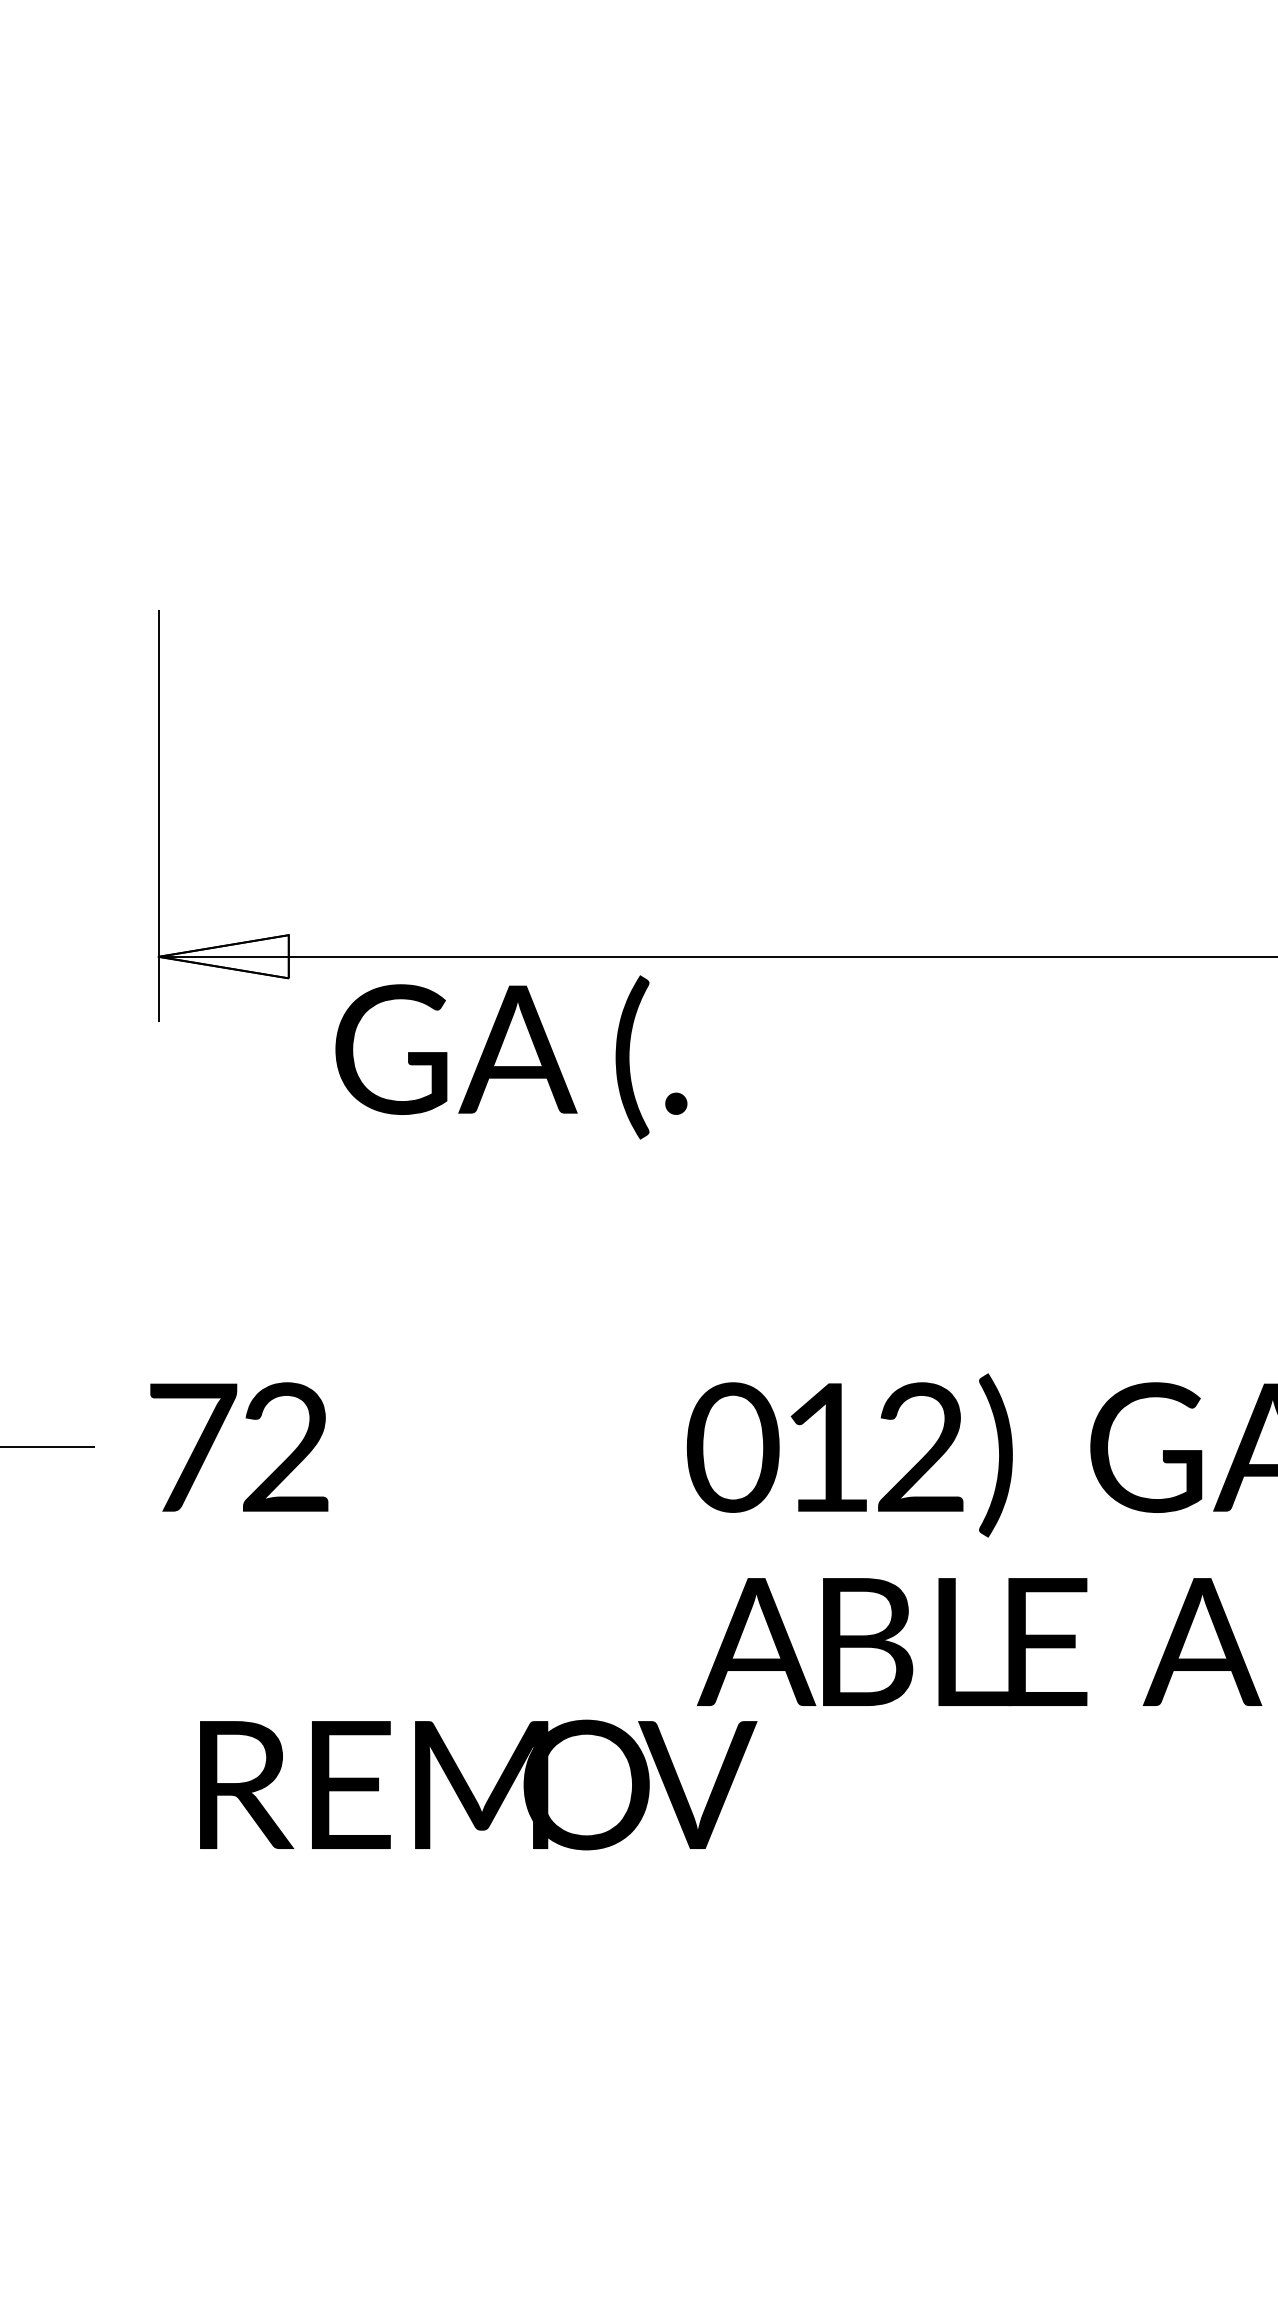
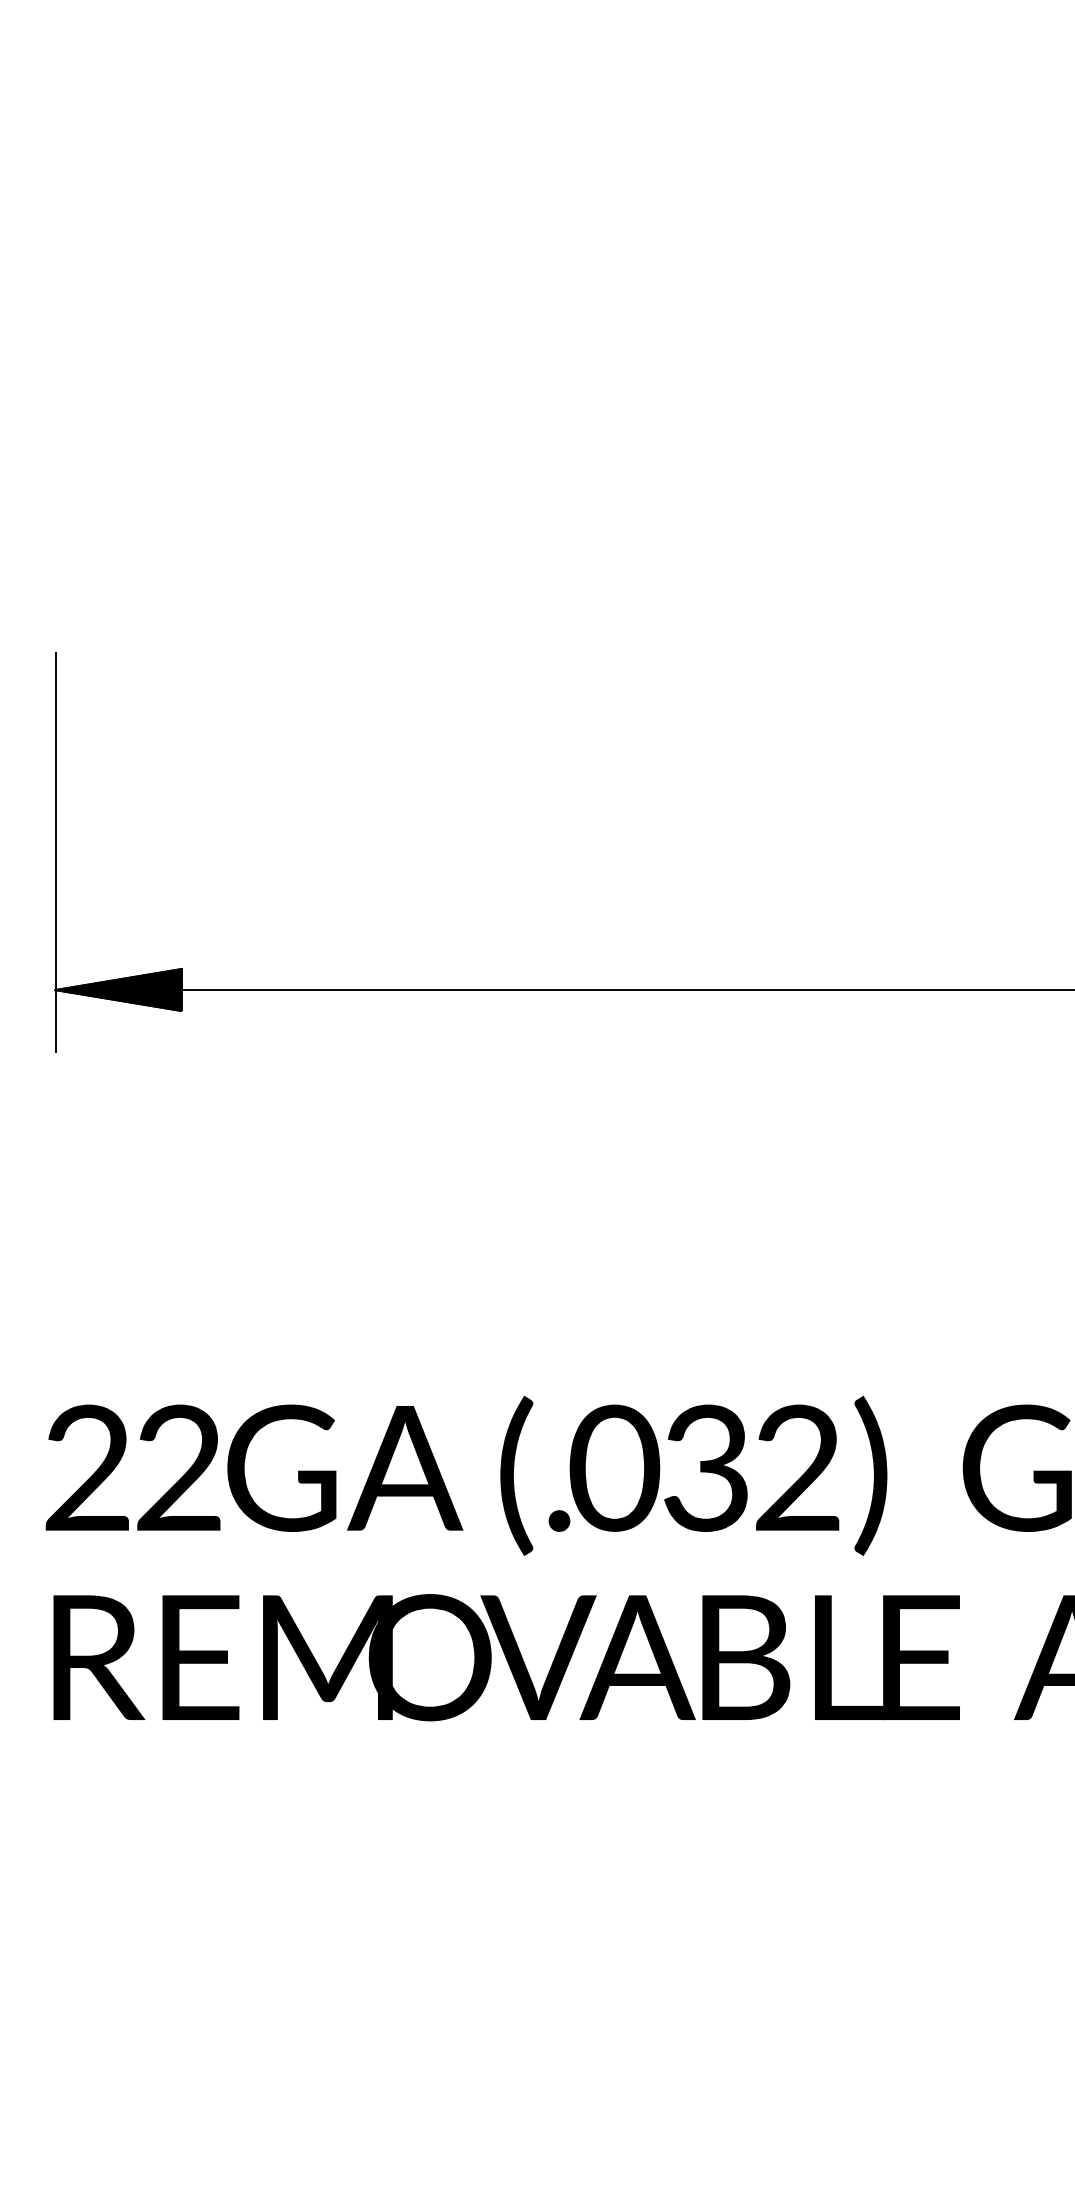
fill: (223, 956) -> (118, 989), added
text: (511, 1057) -> (398, 1475), moved
text: (193, 1446) -> (89, 1467), 7 -> 2
text: (826, 1447) -> (705, 1468), 1 -> 3
text: (478, 1784) -> (324, 1657), moved

